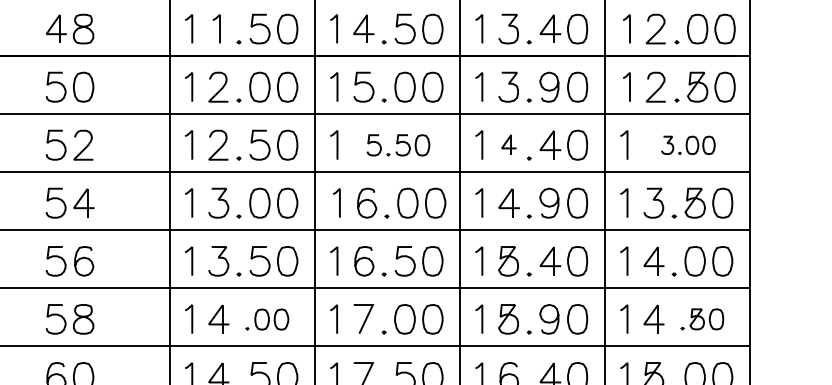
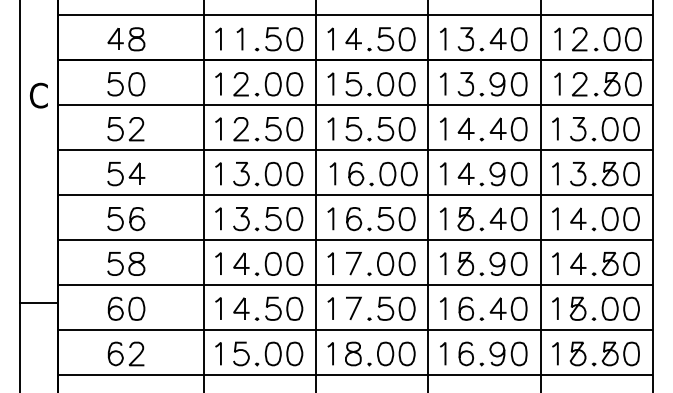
part: (508, 144) -> (465, 128), size x1.43
part: (398, 145) -> (380, 129), size x1.43
part: (687, 145) -> (604, 129), size x1.67
part: (701, 318) -> (615, 263), size x1.43
part: (266, 320) -> (278, 264), size x1.43

